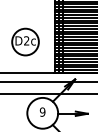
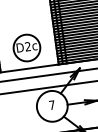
part: (25, 41) -> (26, 47), moved
text: (42, 111) -> (51, 104), 9 -> 7

